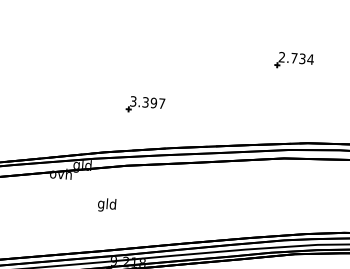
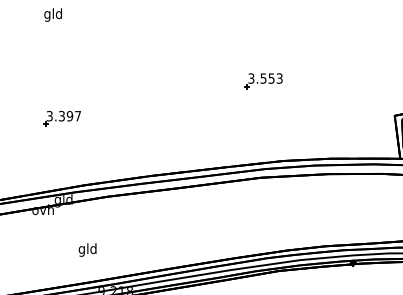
text: (296, 58) -> (265, 78), 2.734 -> 3.553
part: (145, 104) -> (61, 118), moved
text: (106, 204) -> (87, 249), moved

